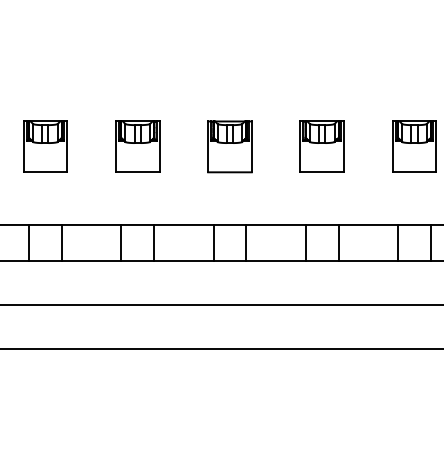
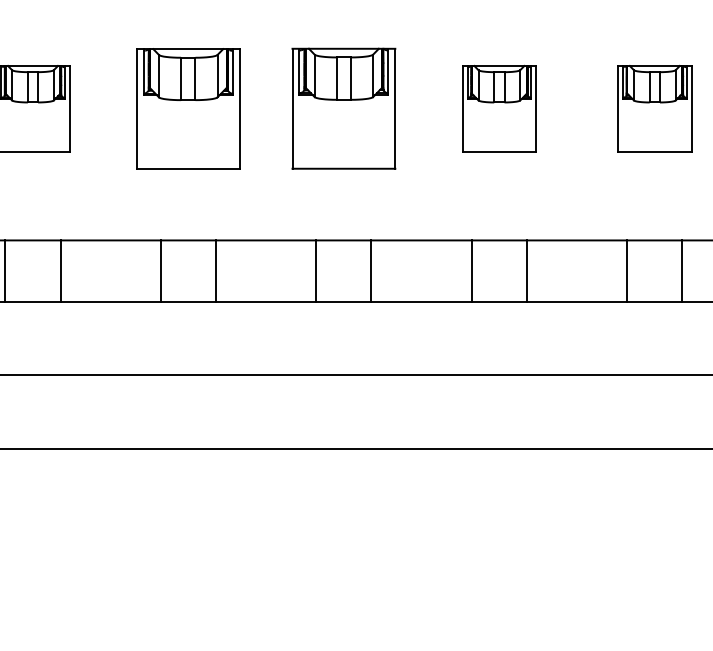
part: (137, 146) -> (188, 108), size x1.4
part: (229, 146) -> (343, 108), size x1.4

